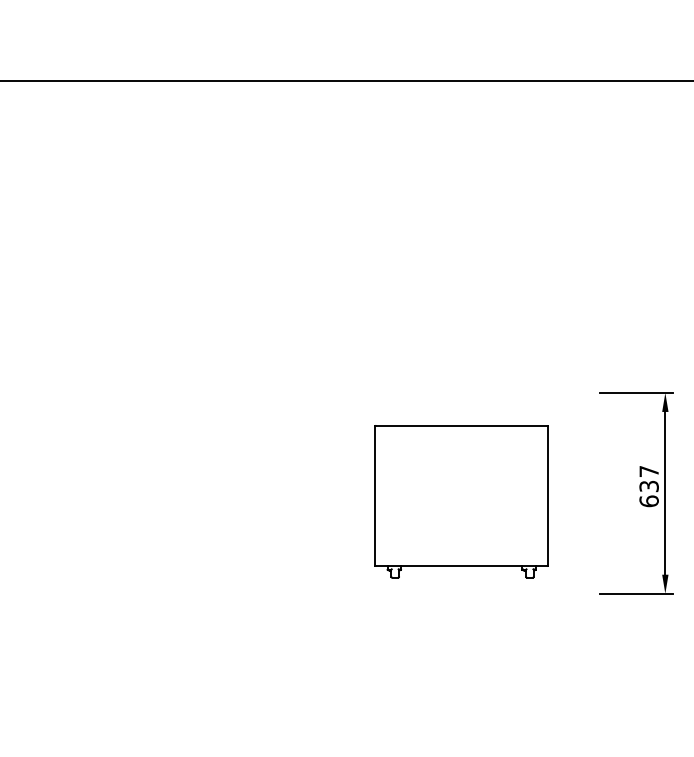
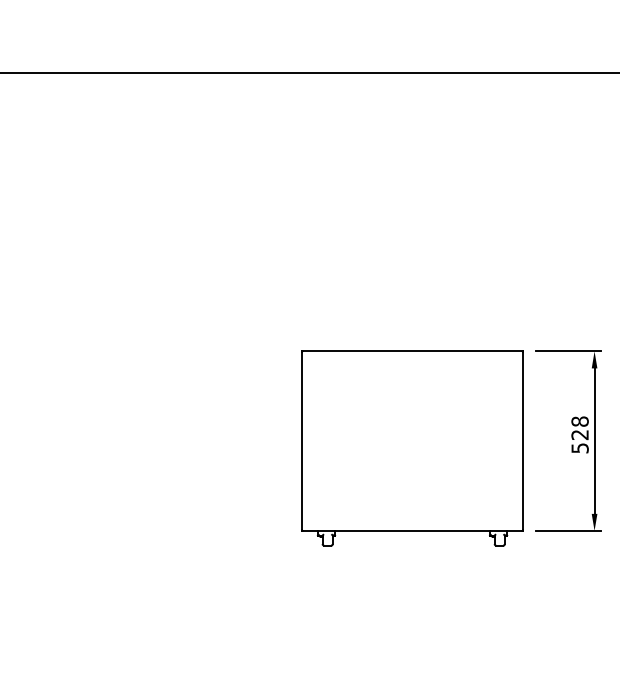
text: (648, 486) -> (579, 435), 637 -> 528
part: (461, 501) -> (412, 448), size x1.43

